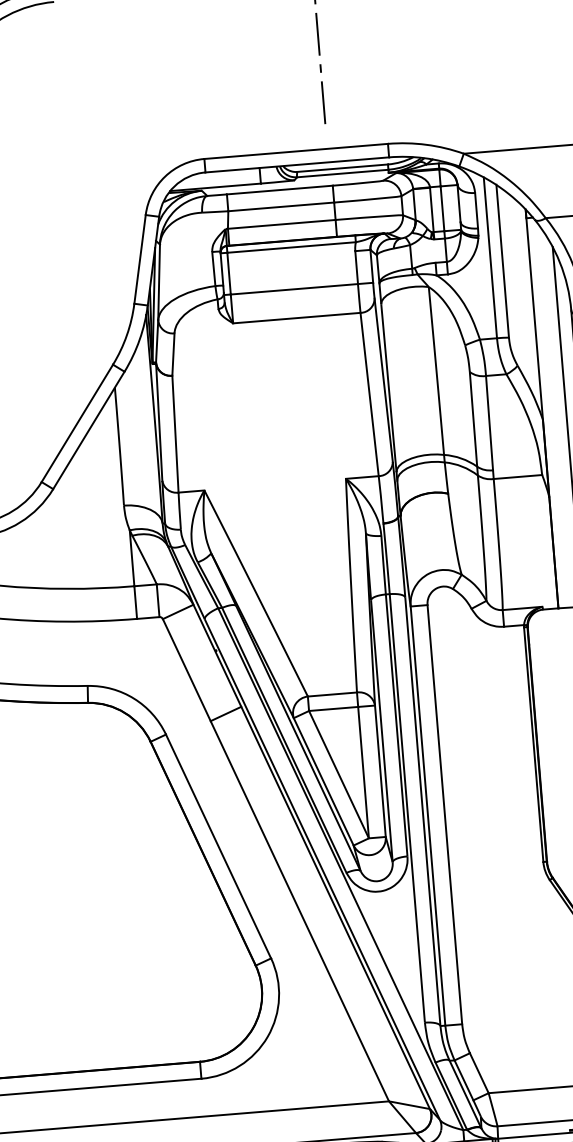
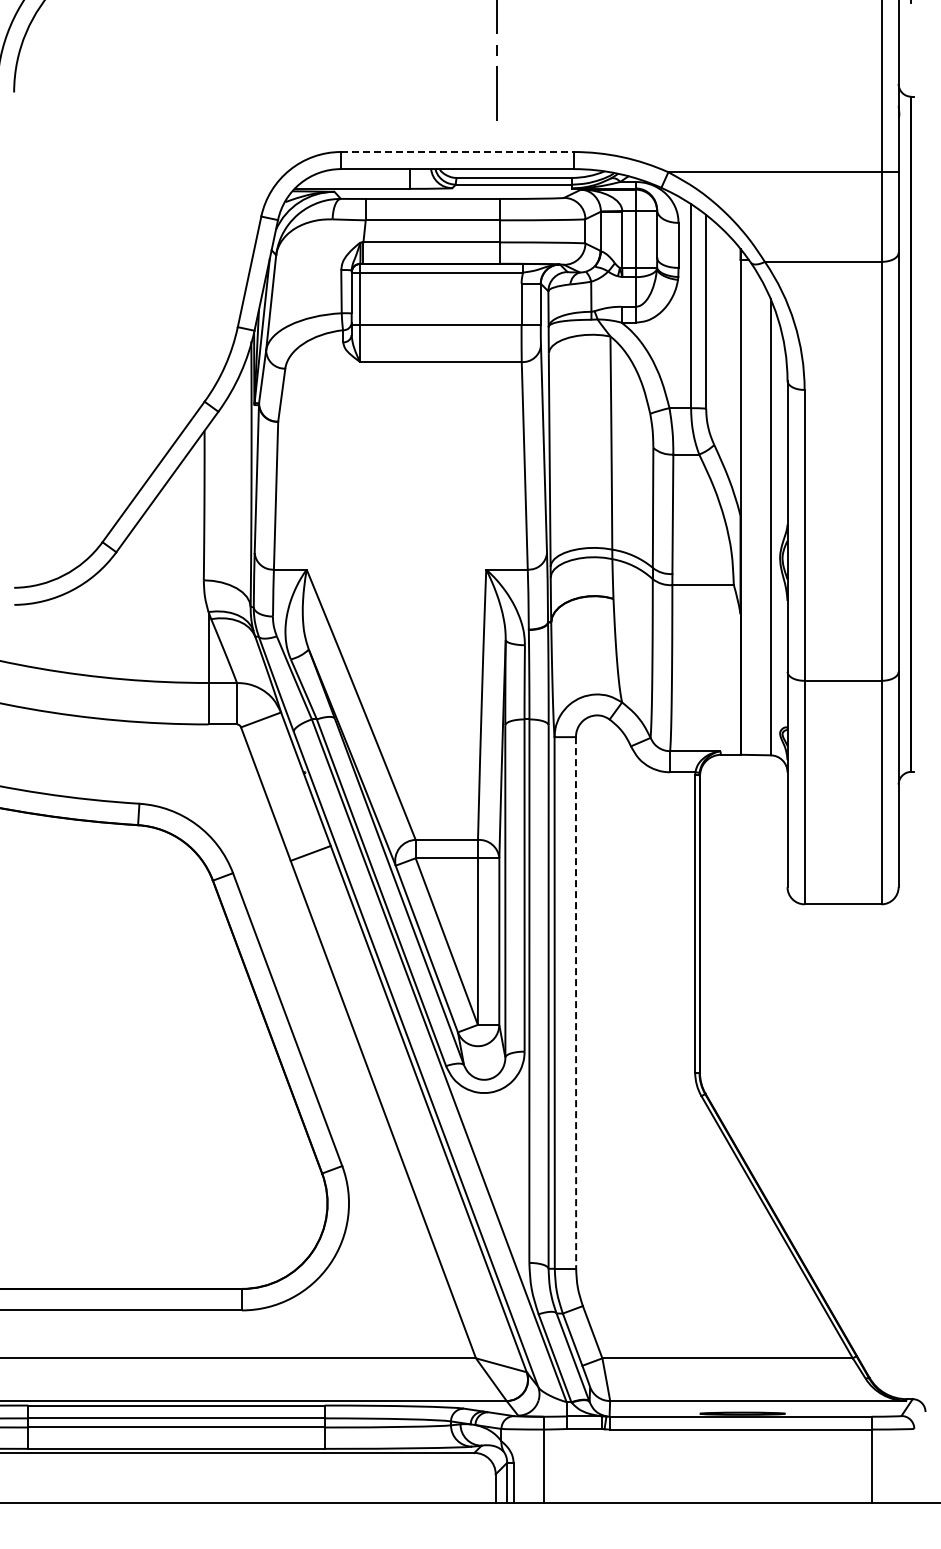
line: (296, 151) -> (457, 152), solid -> dashed
line: (445, 814) -> (576, 1002), solid -> dashed

